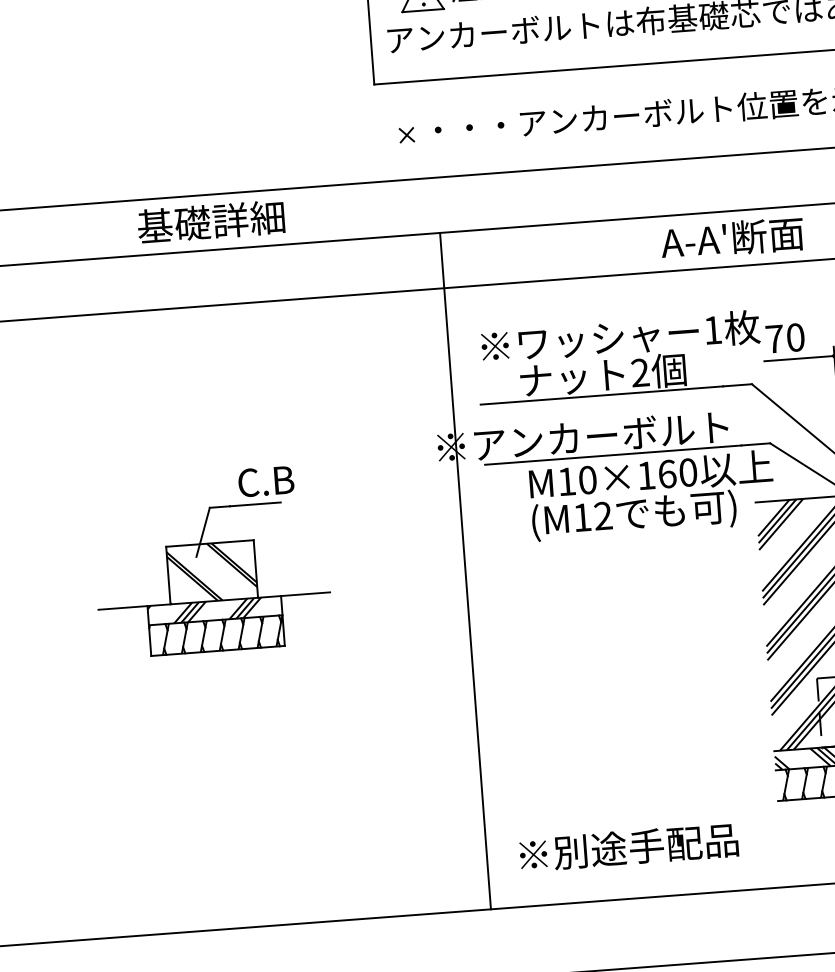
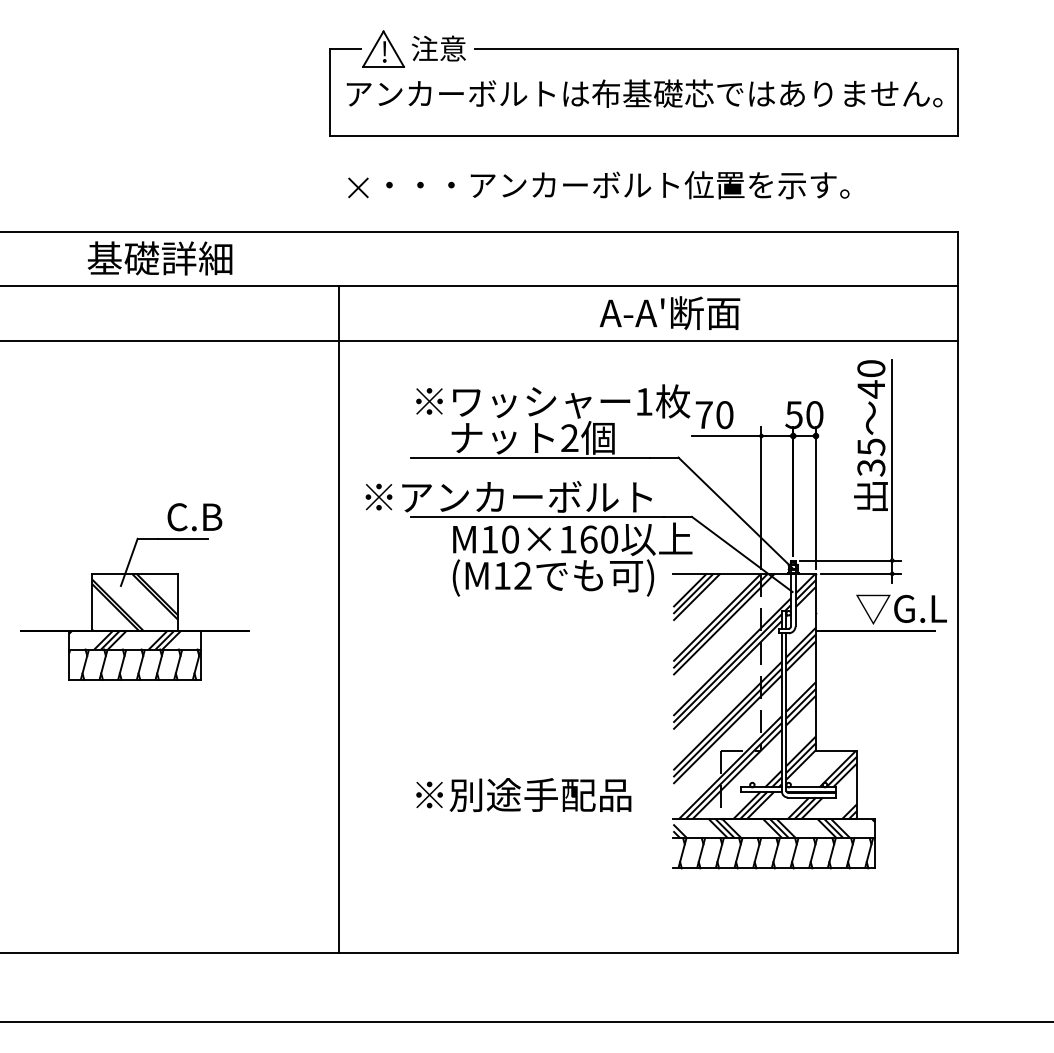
part: (406, 134) -> (358, 187), size x1.4
line: (465, 570) -> (338, 619), moved
text: (628, 848) -> (523, 795), moved

